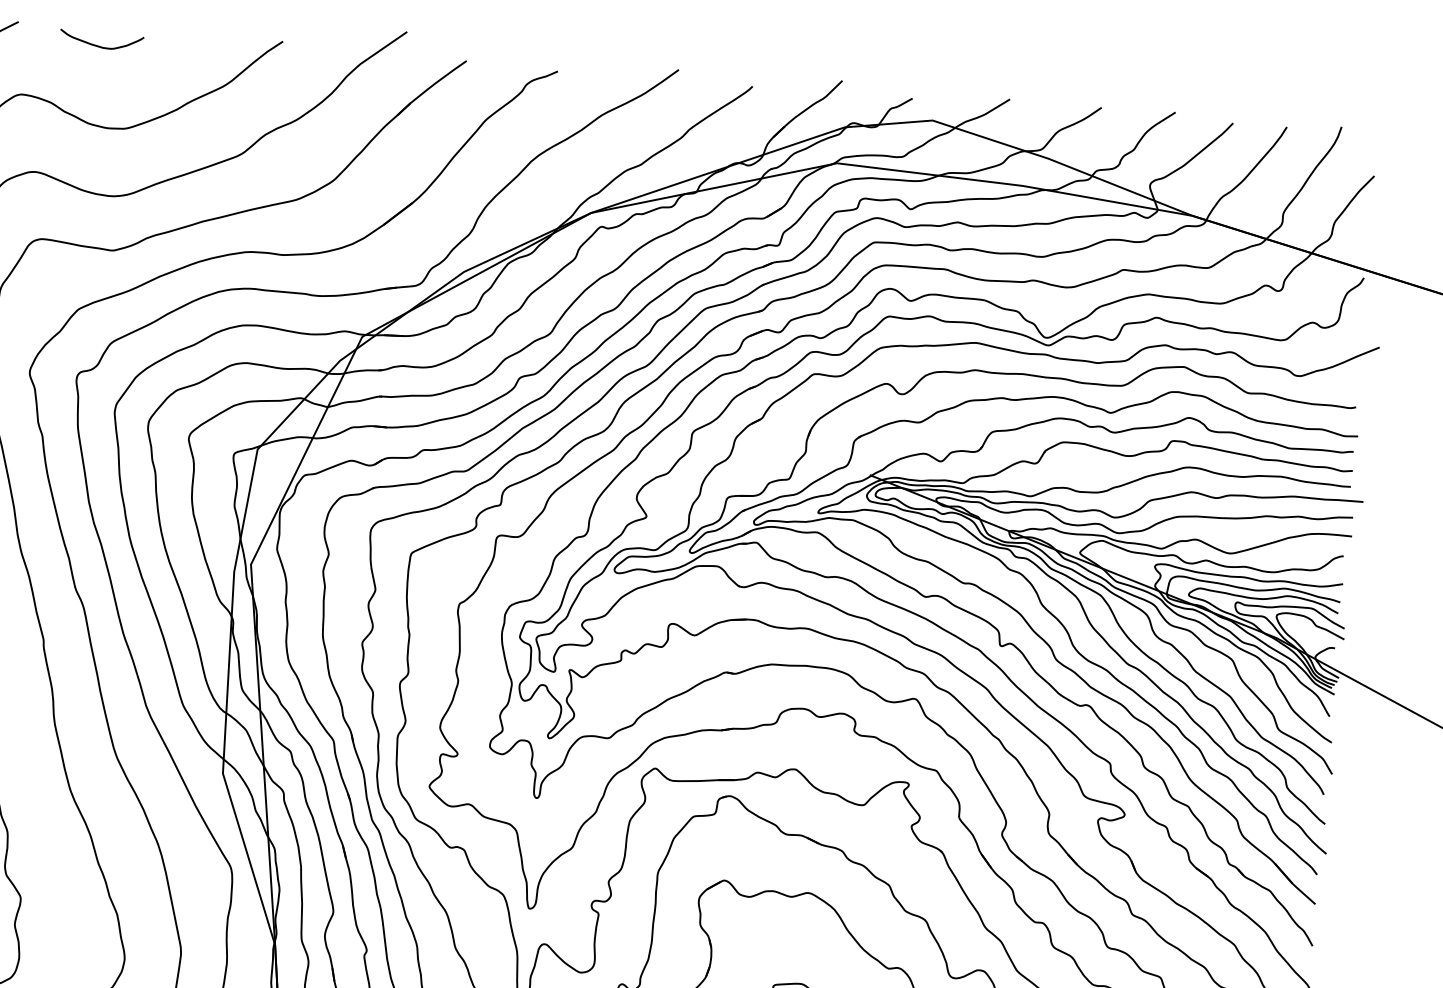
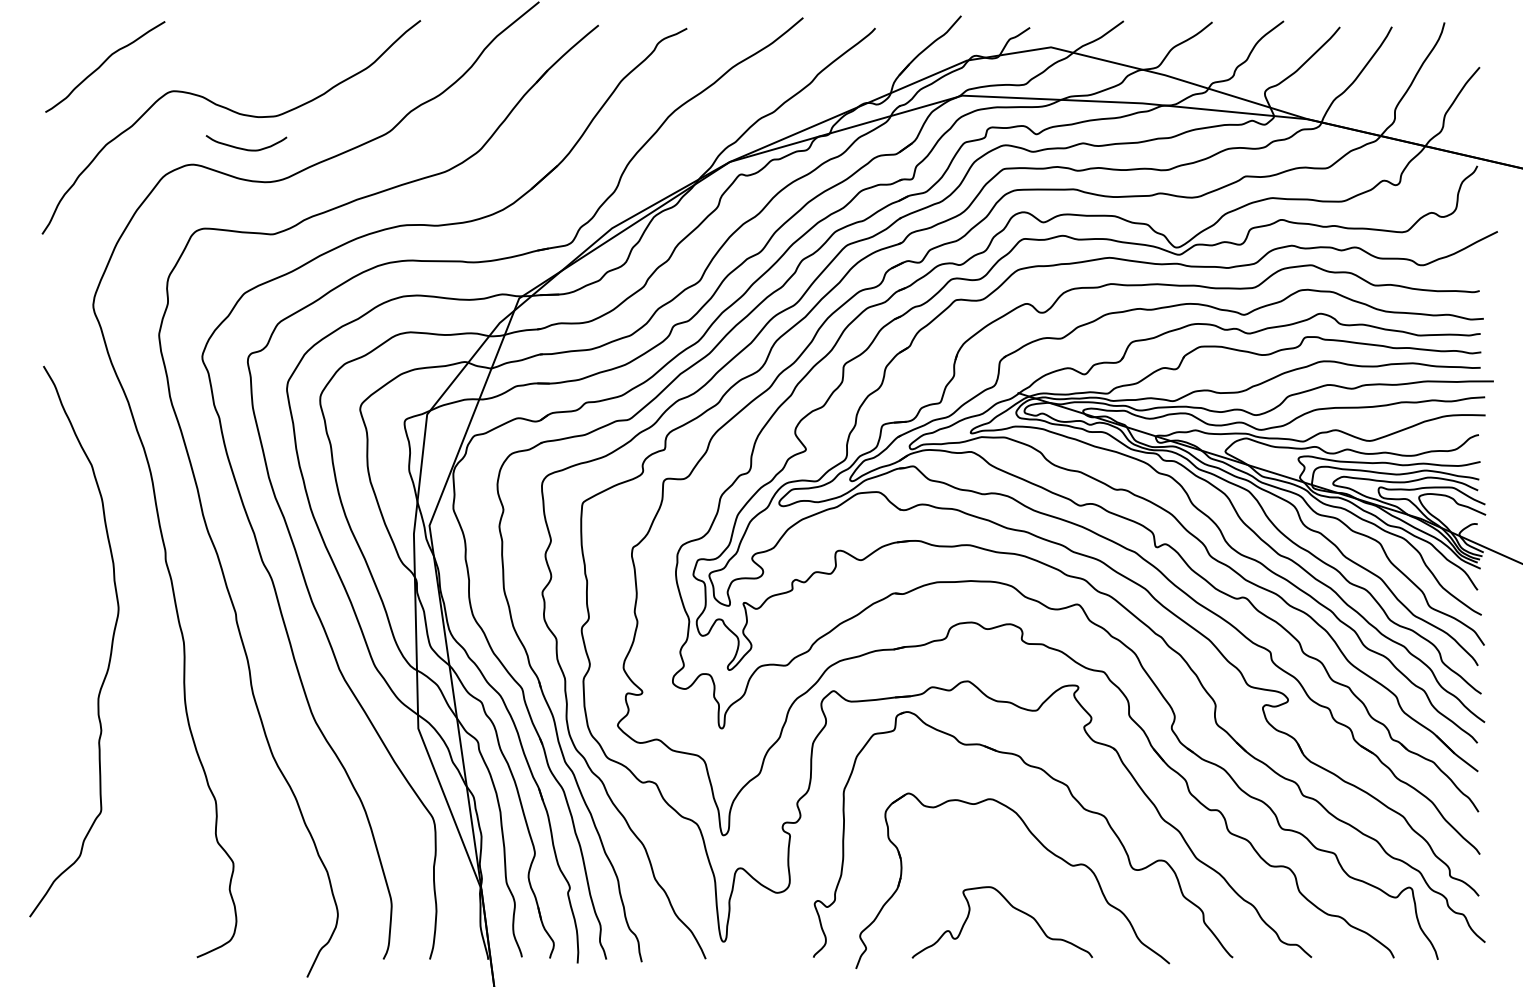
curve: (100, 45) -> (245, 148), moved

